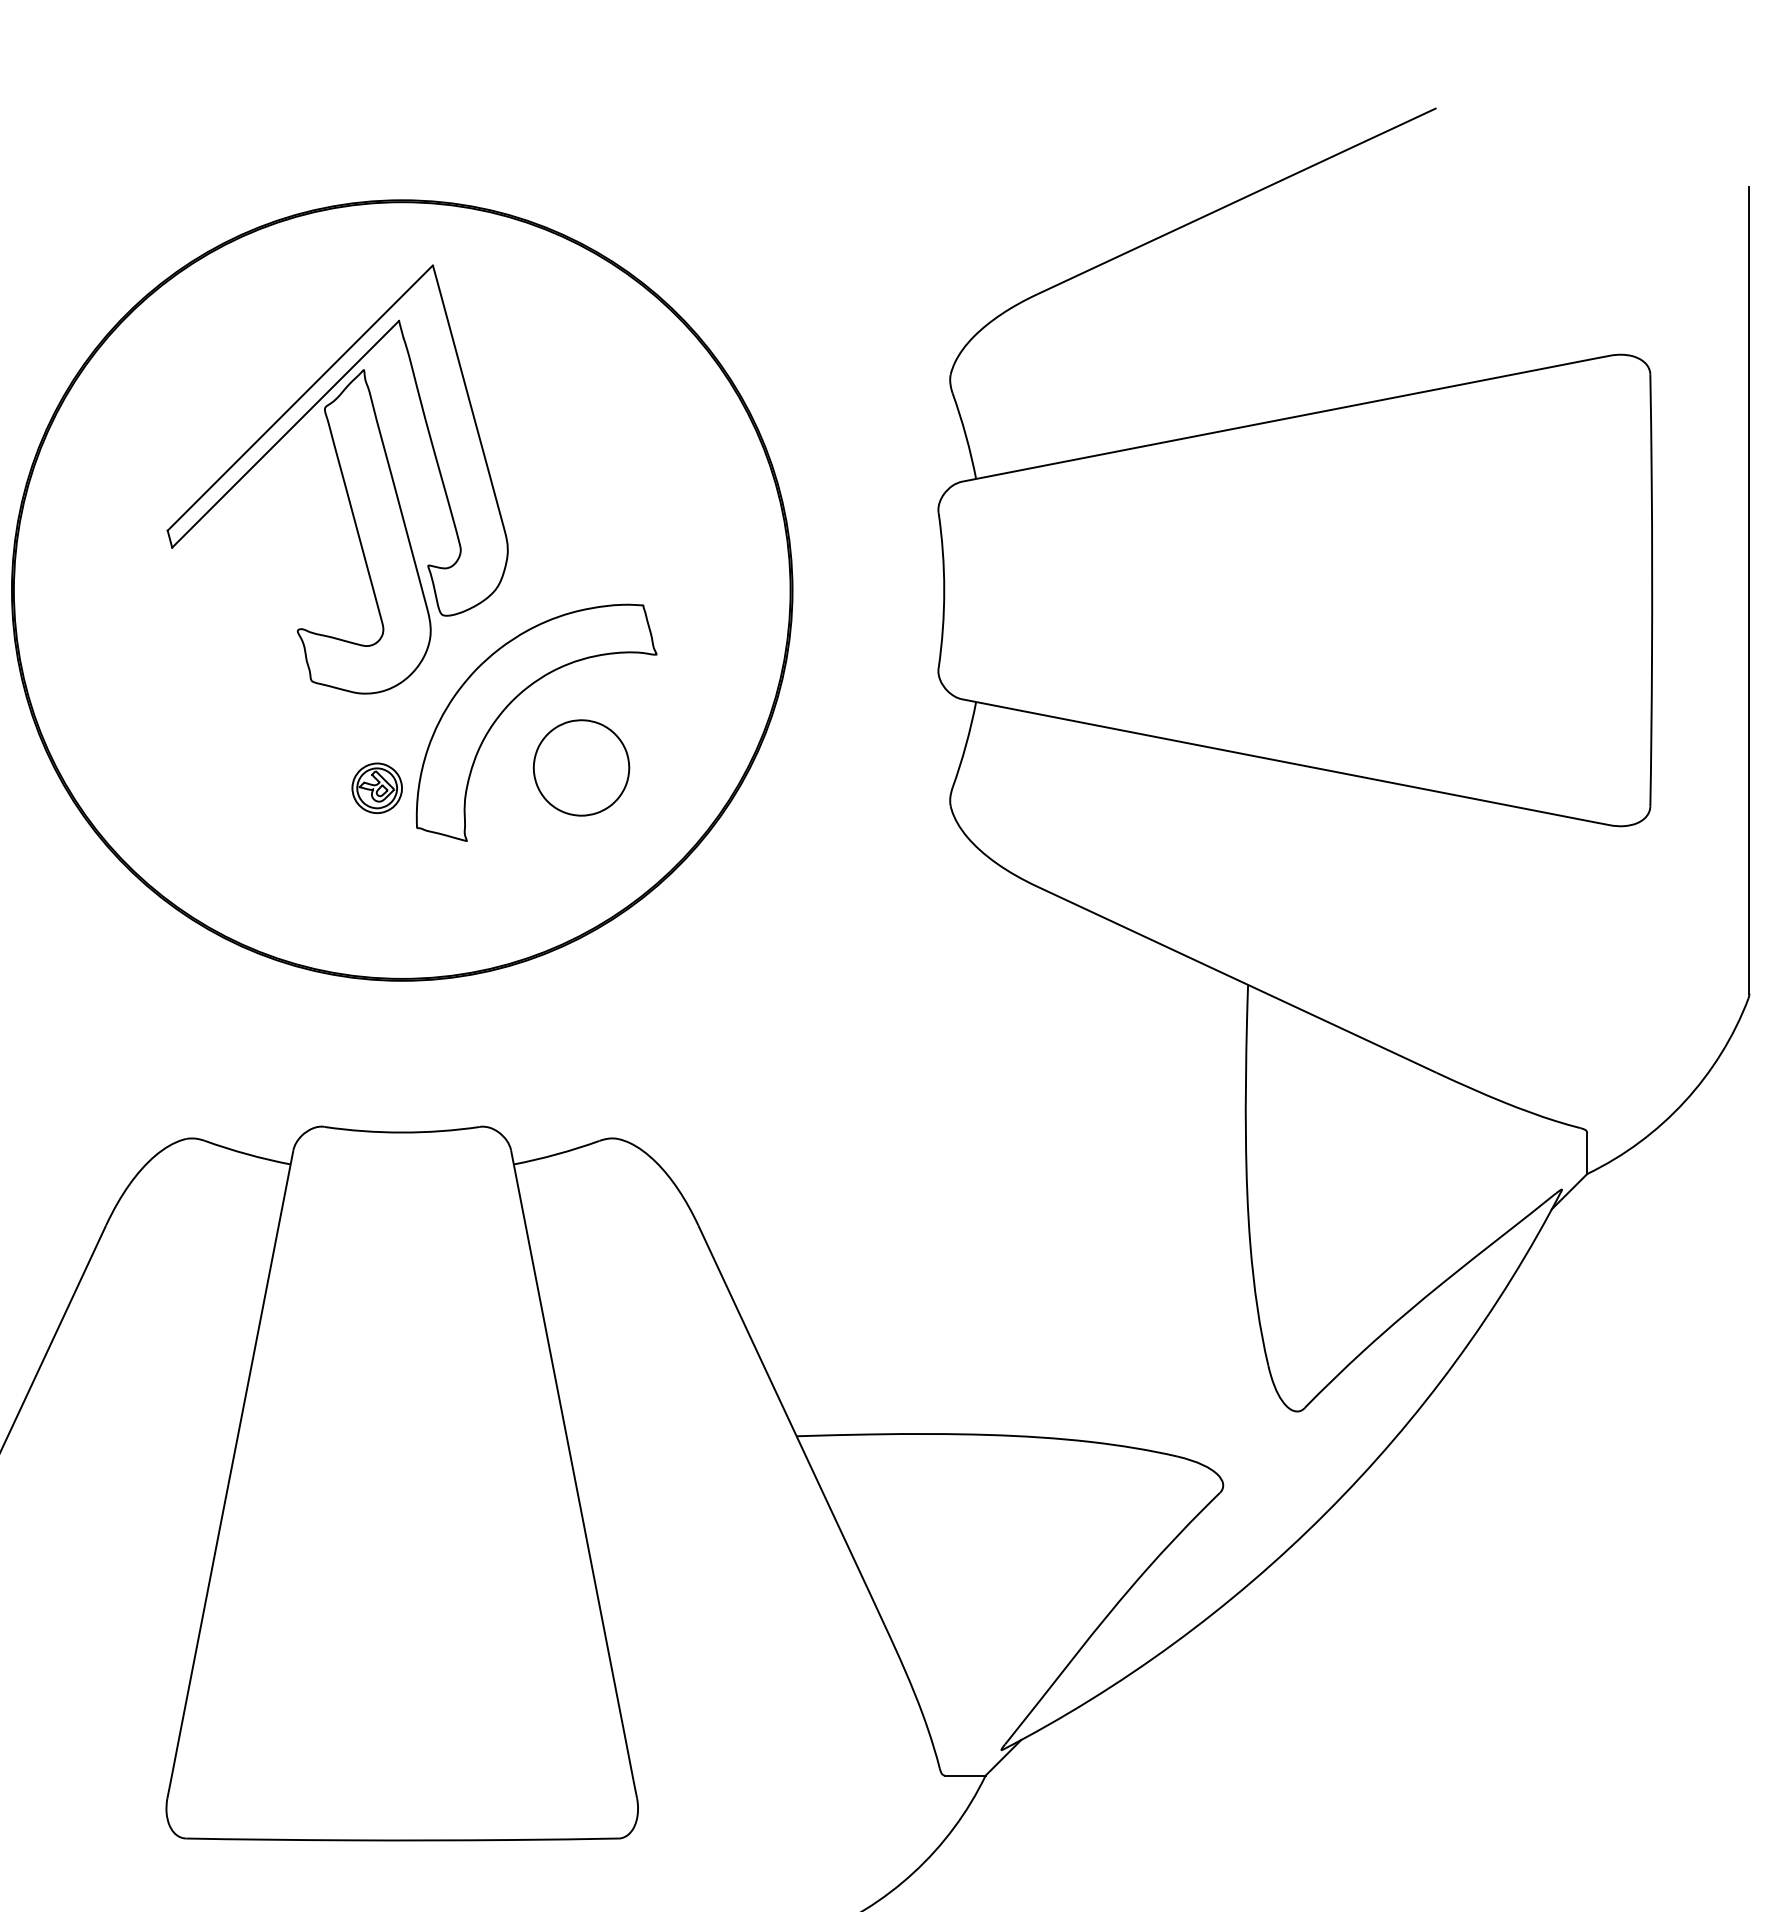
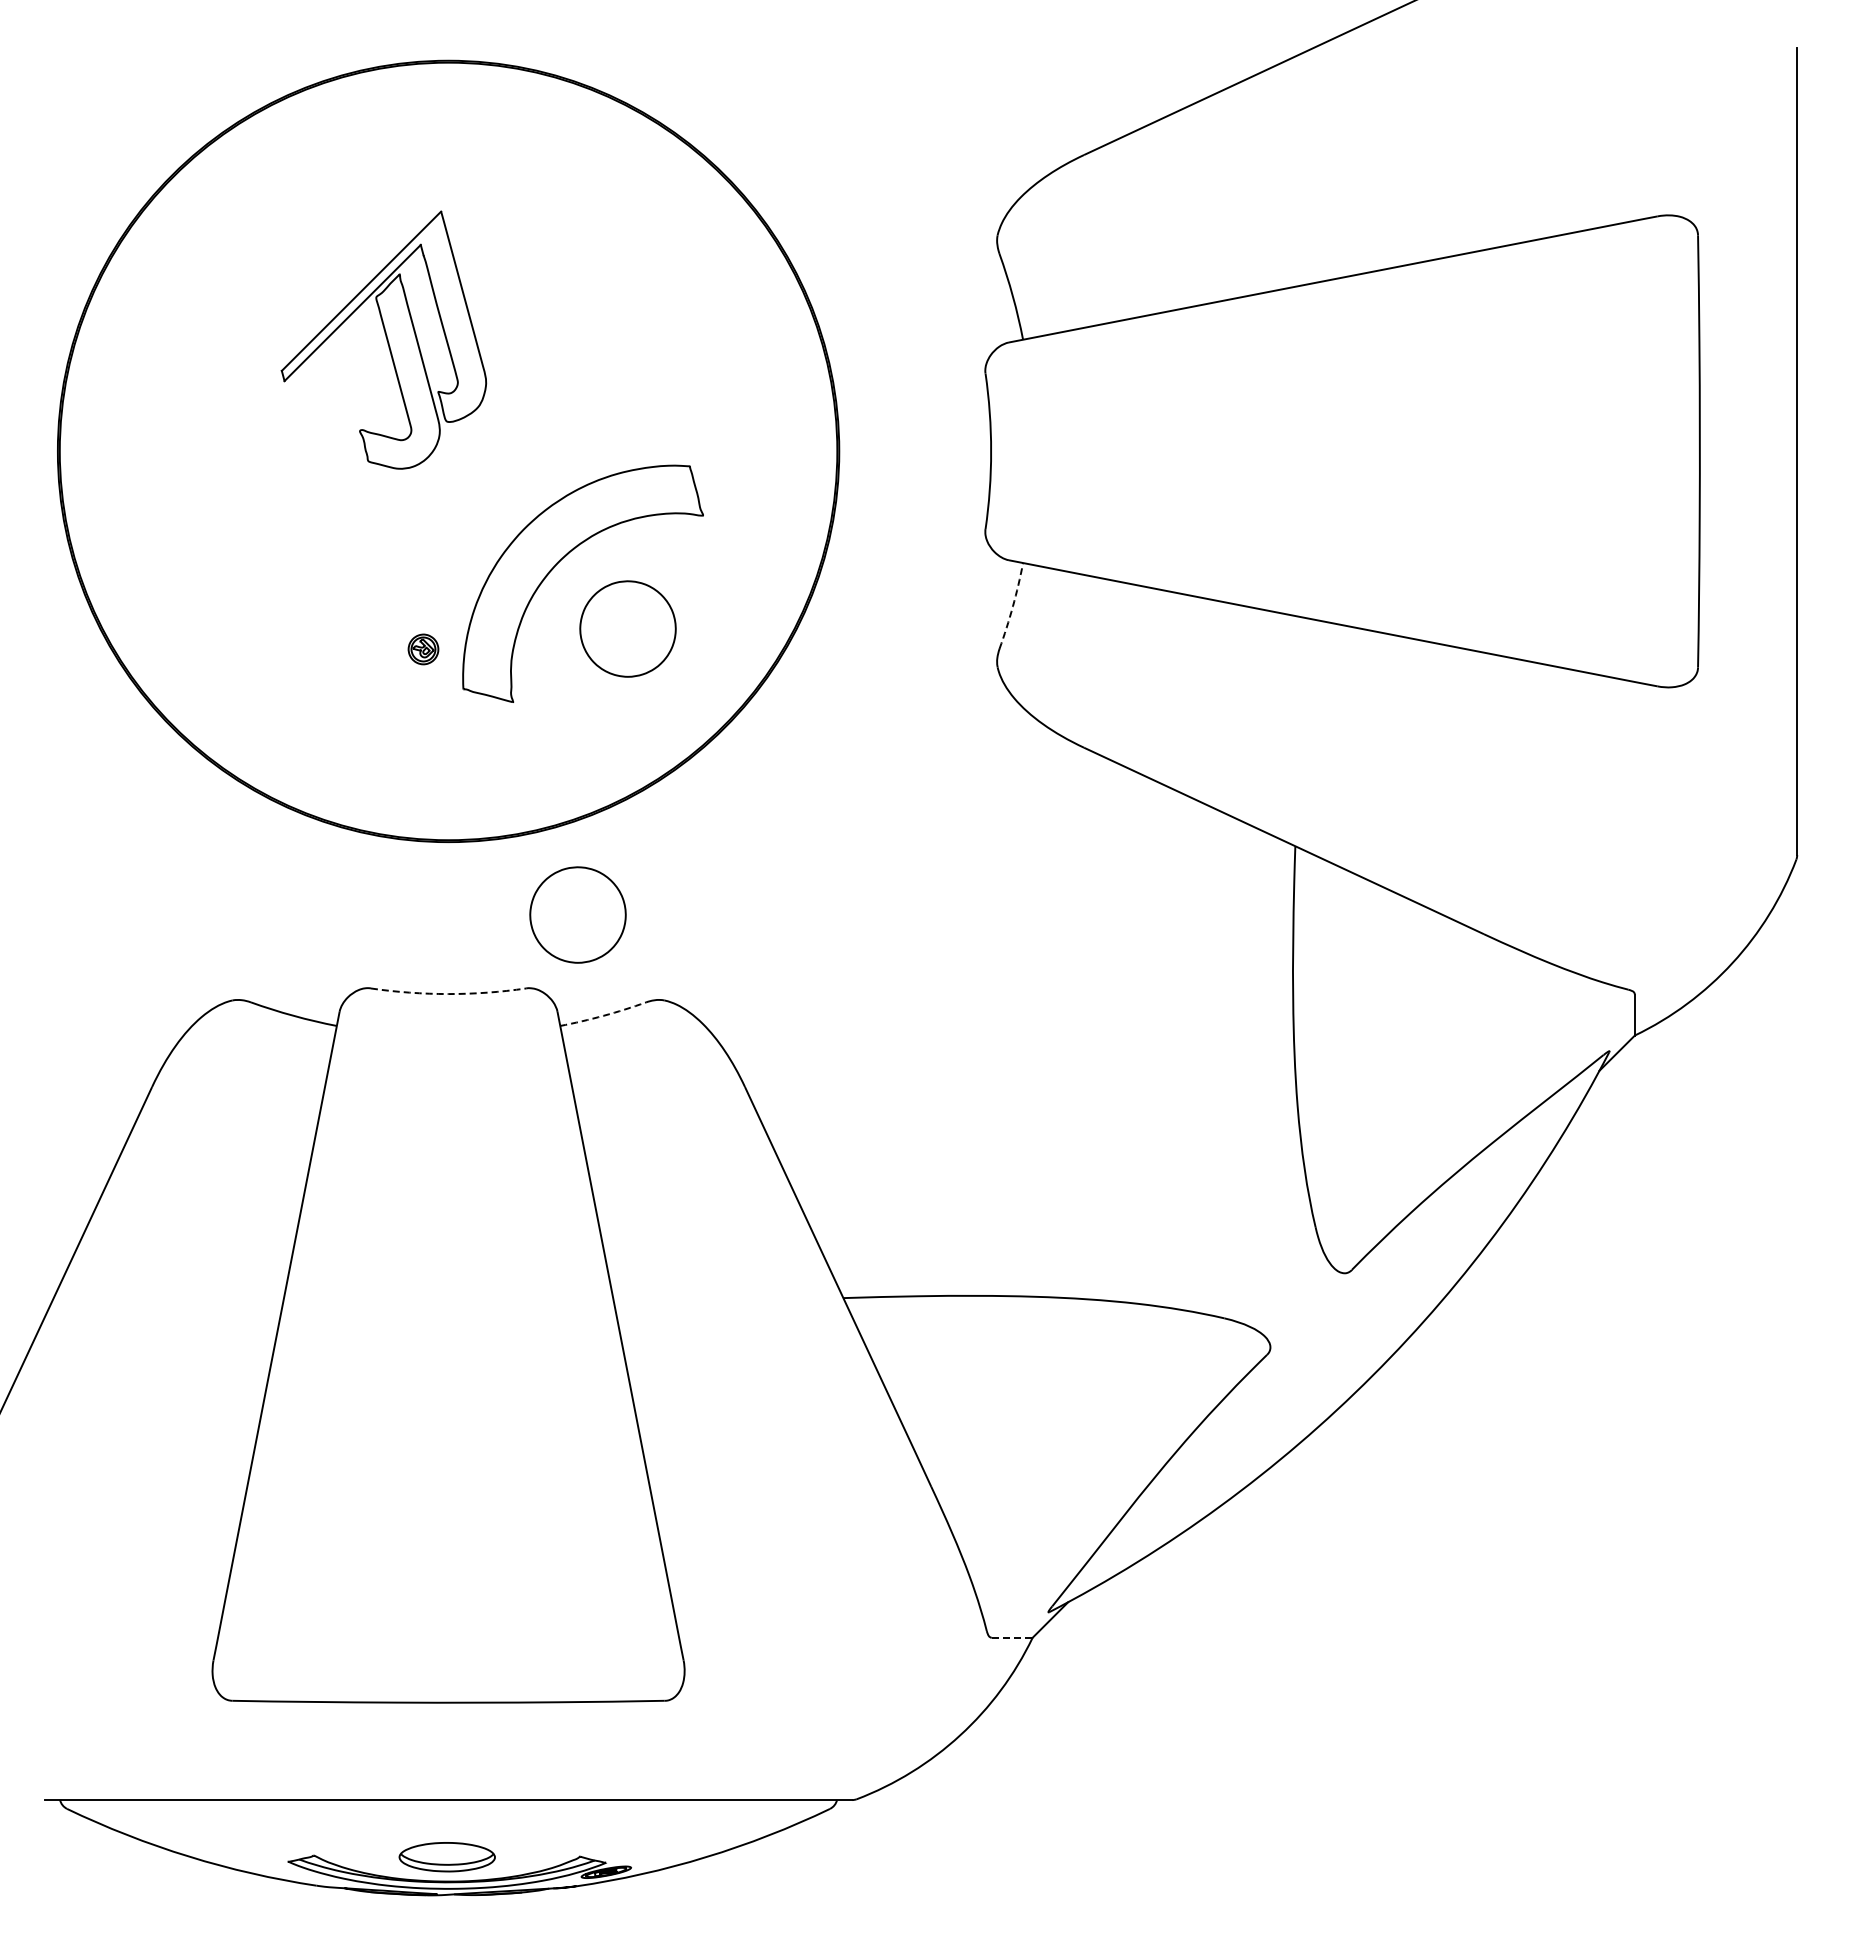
part: (337, 478) -> (383, 339), size x0.6
arc: (965, 745) -> (1012, 606), solid -> dashed
part: (377, 788) -> (423, 649), size x0.6
part: (531, 1053) -> (577, 914), added
arc: (402, 1133) -> (448, 994), solid -> dashed
arc: (557, 1153) -> (603, 1015), solid -> dashed
line: (965, 1775) -> (1012, 1637), solid -> dashed

